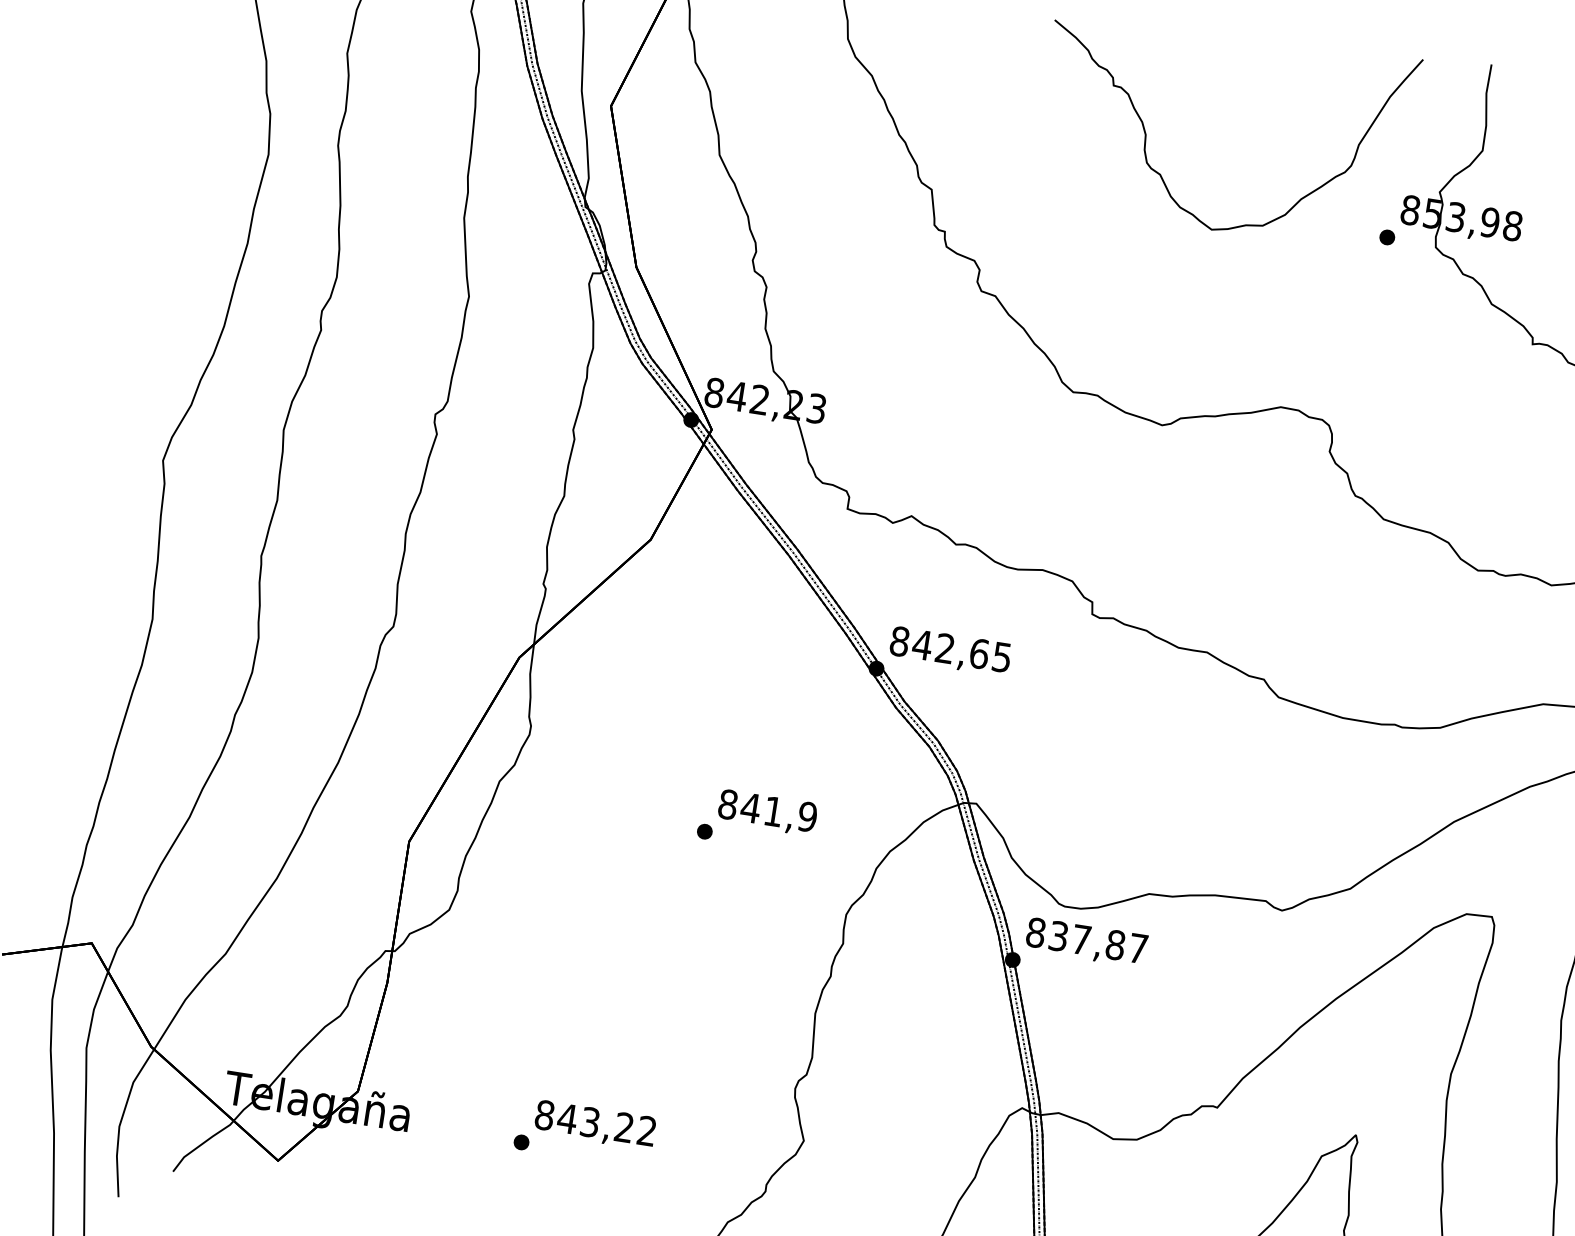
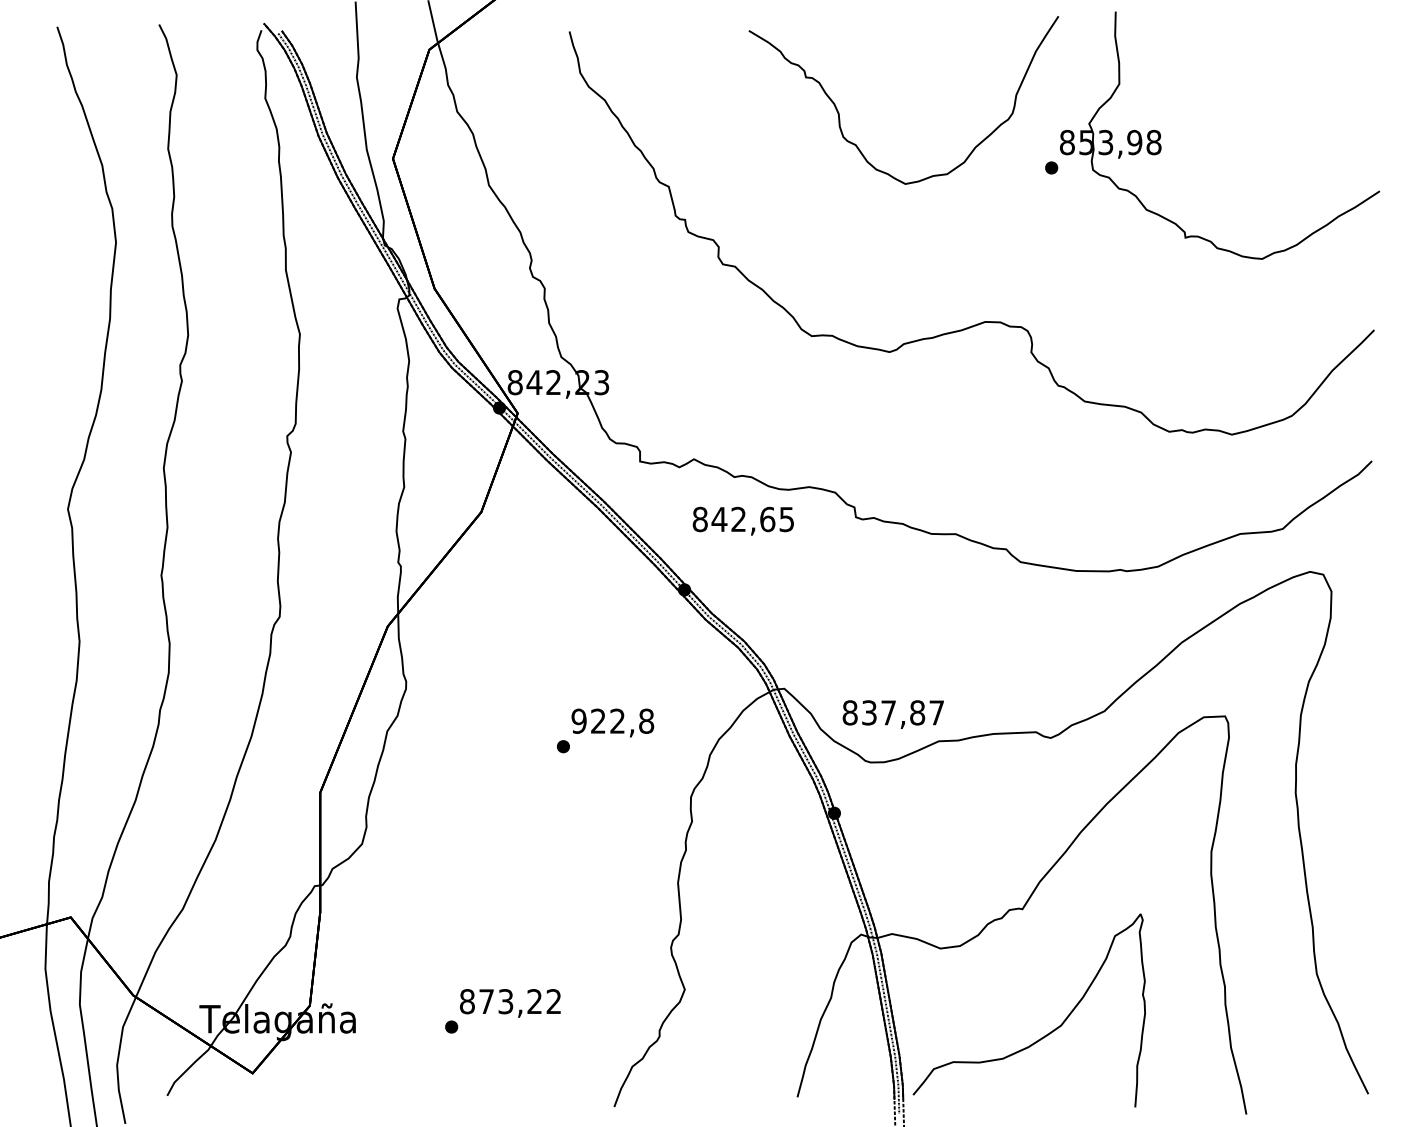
text: (949, 650) -> (742, 520), moved
text: (767, 809) -> (612, 720), 841,9 -> 922,8
text: (1085, 942) -> (892, 714), moved
text: (567, 1118) -> (486, 1001), 843,22 -> 873,22

